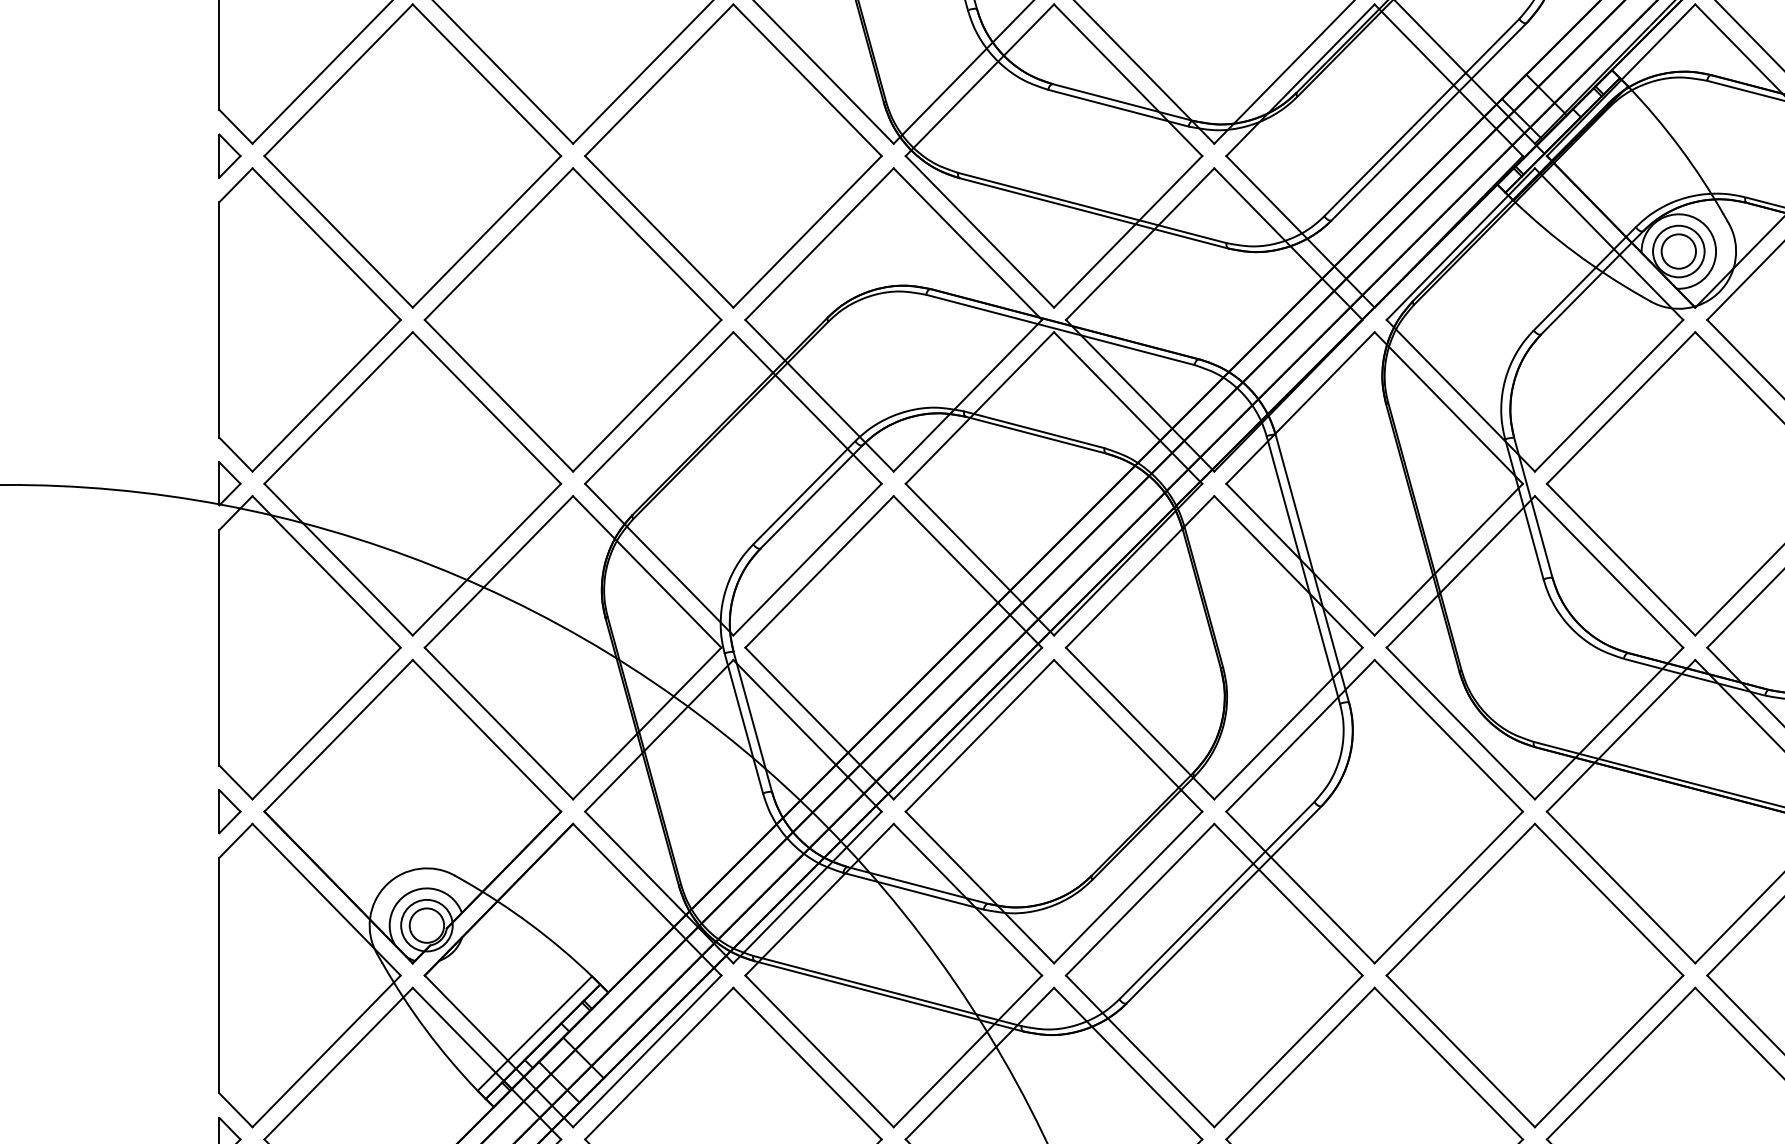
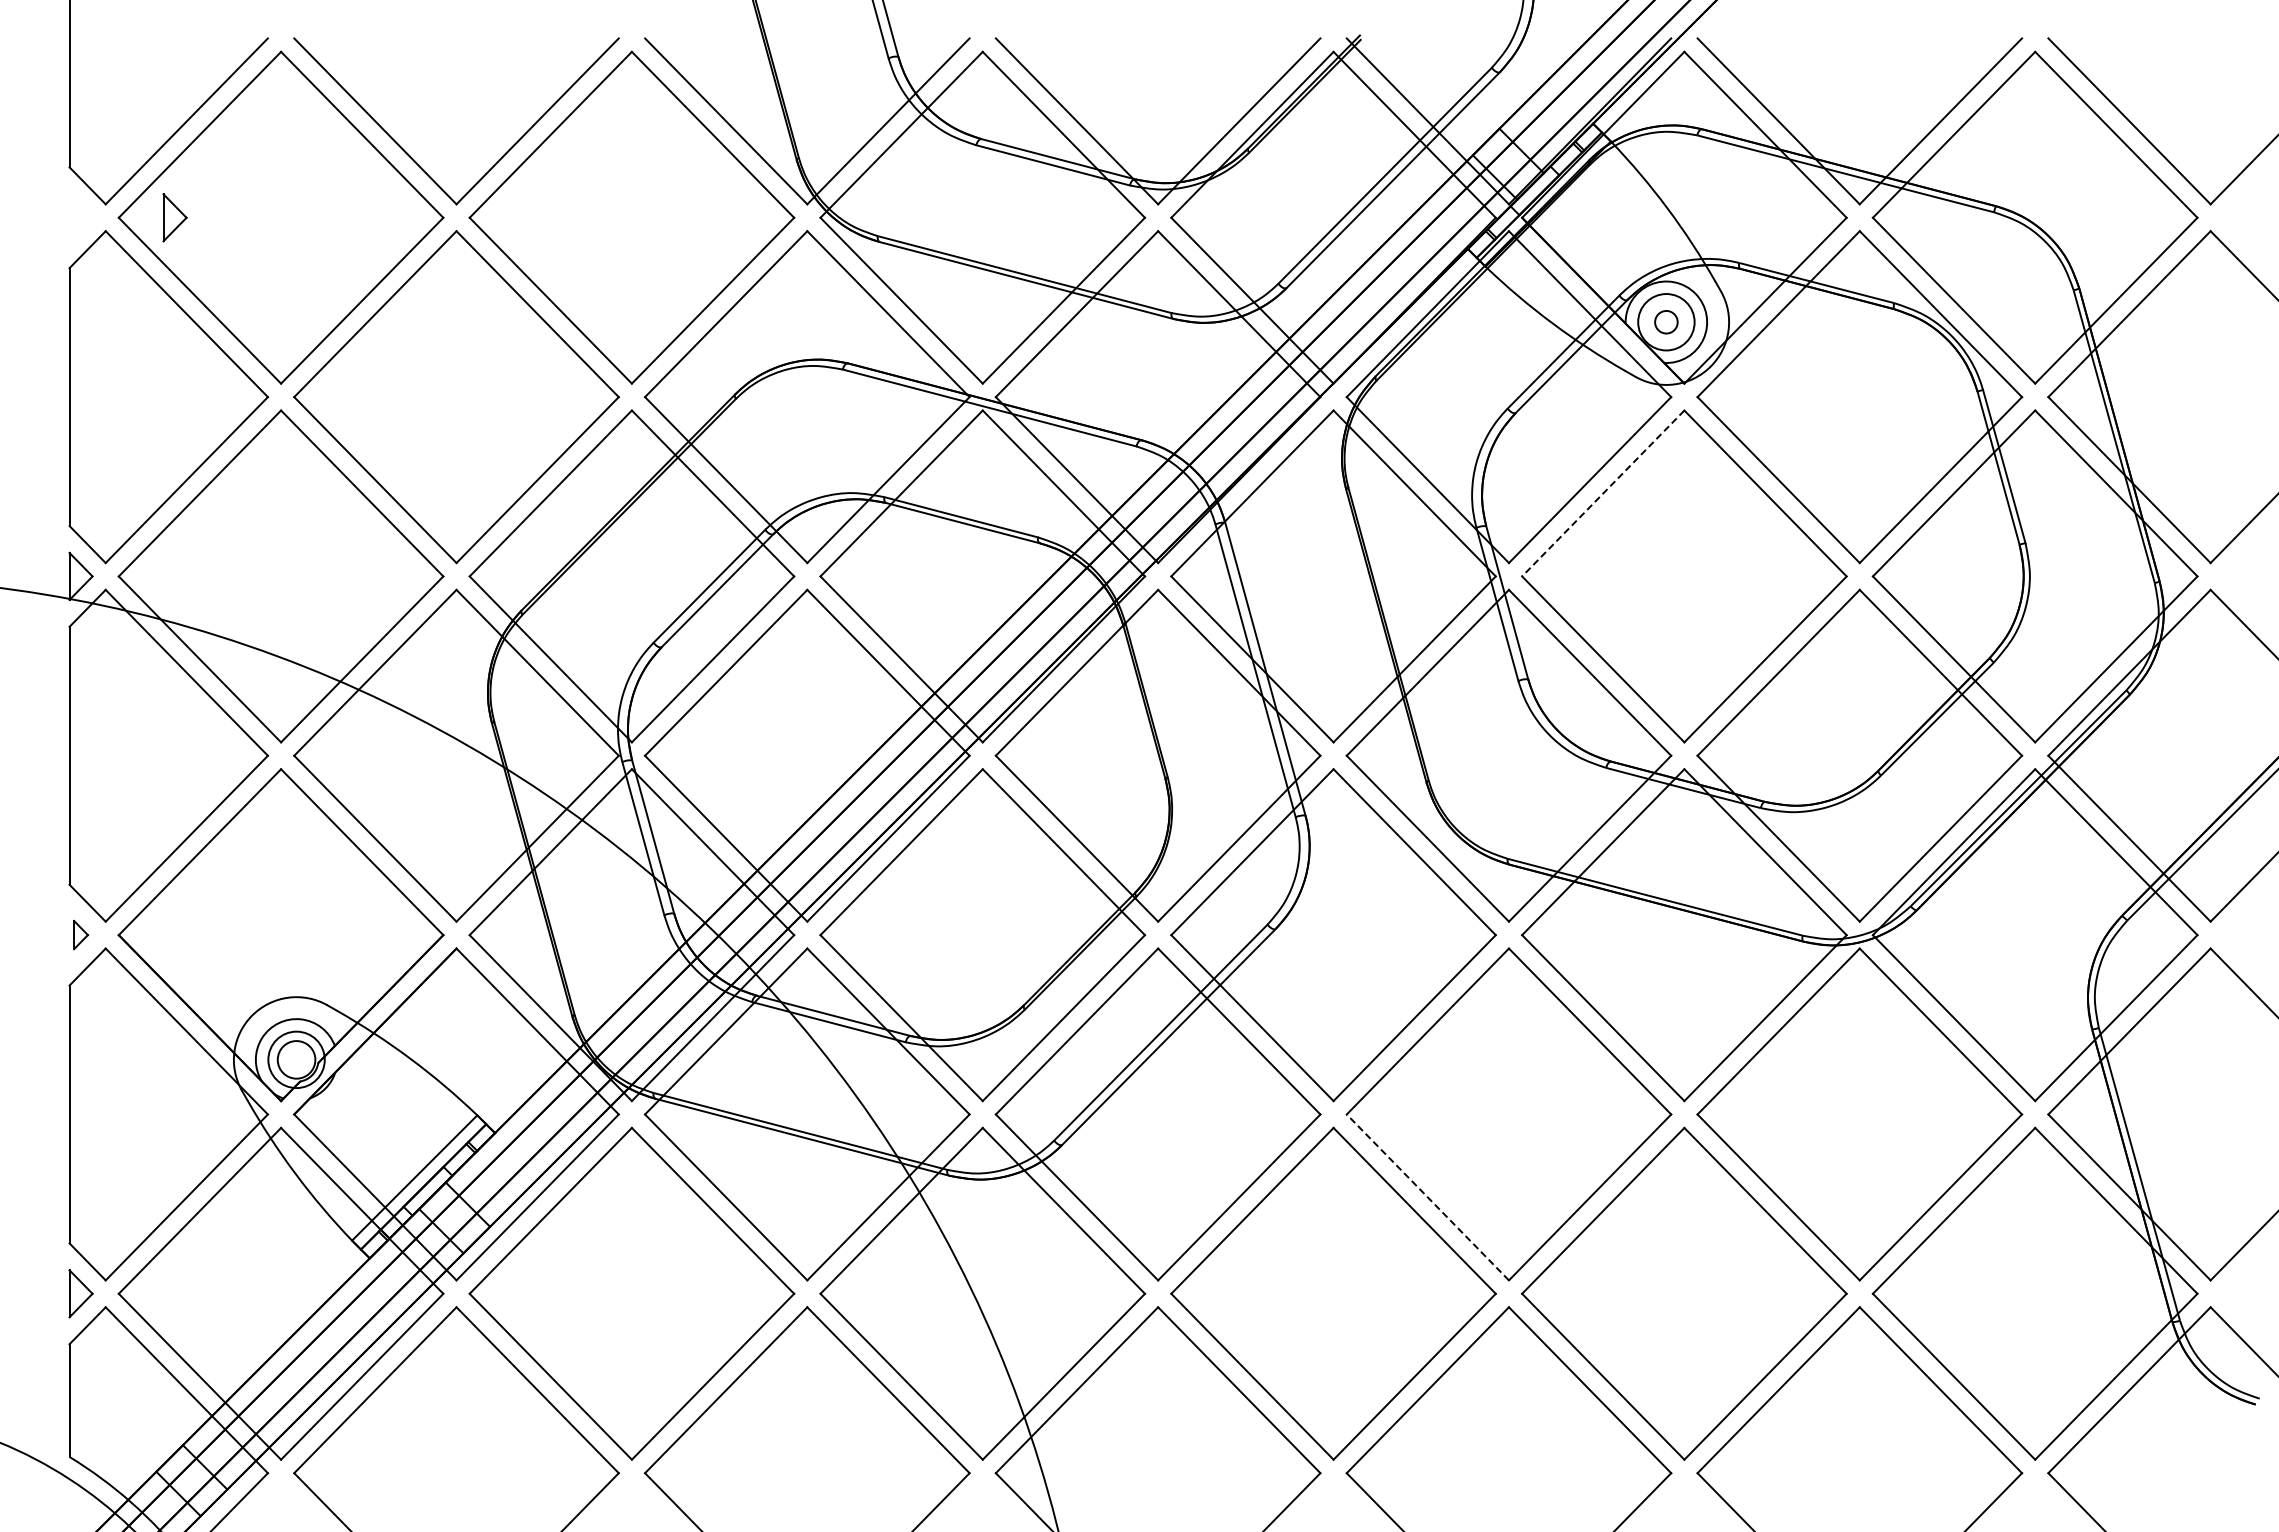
part: (229, 155) -> (174, 217), moved
circle: (1678, 251) -> (1666, 322), size x0.6
line: (1620, 408) -> (1602, 493), solid -> dashed
part: (229, 811) -> (80, 934), size x0.6
line: (1460, 1051) -> (1427, 1197), solid -> dashed

